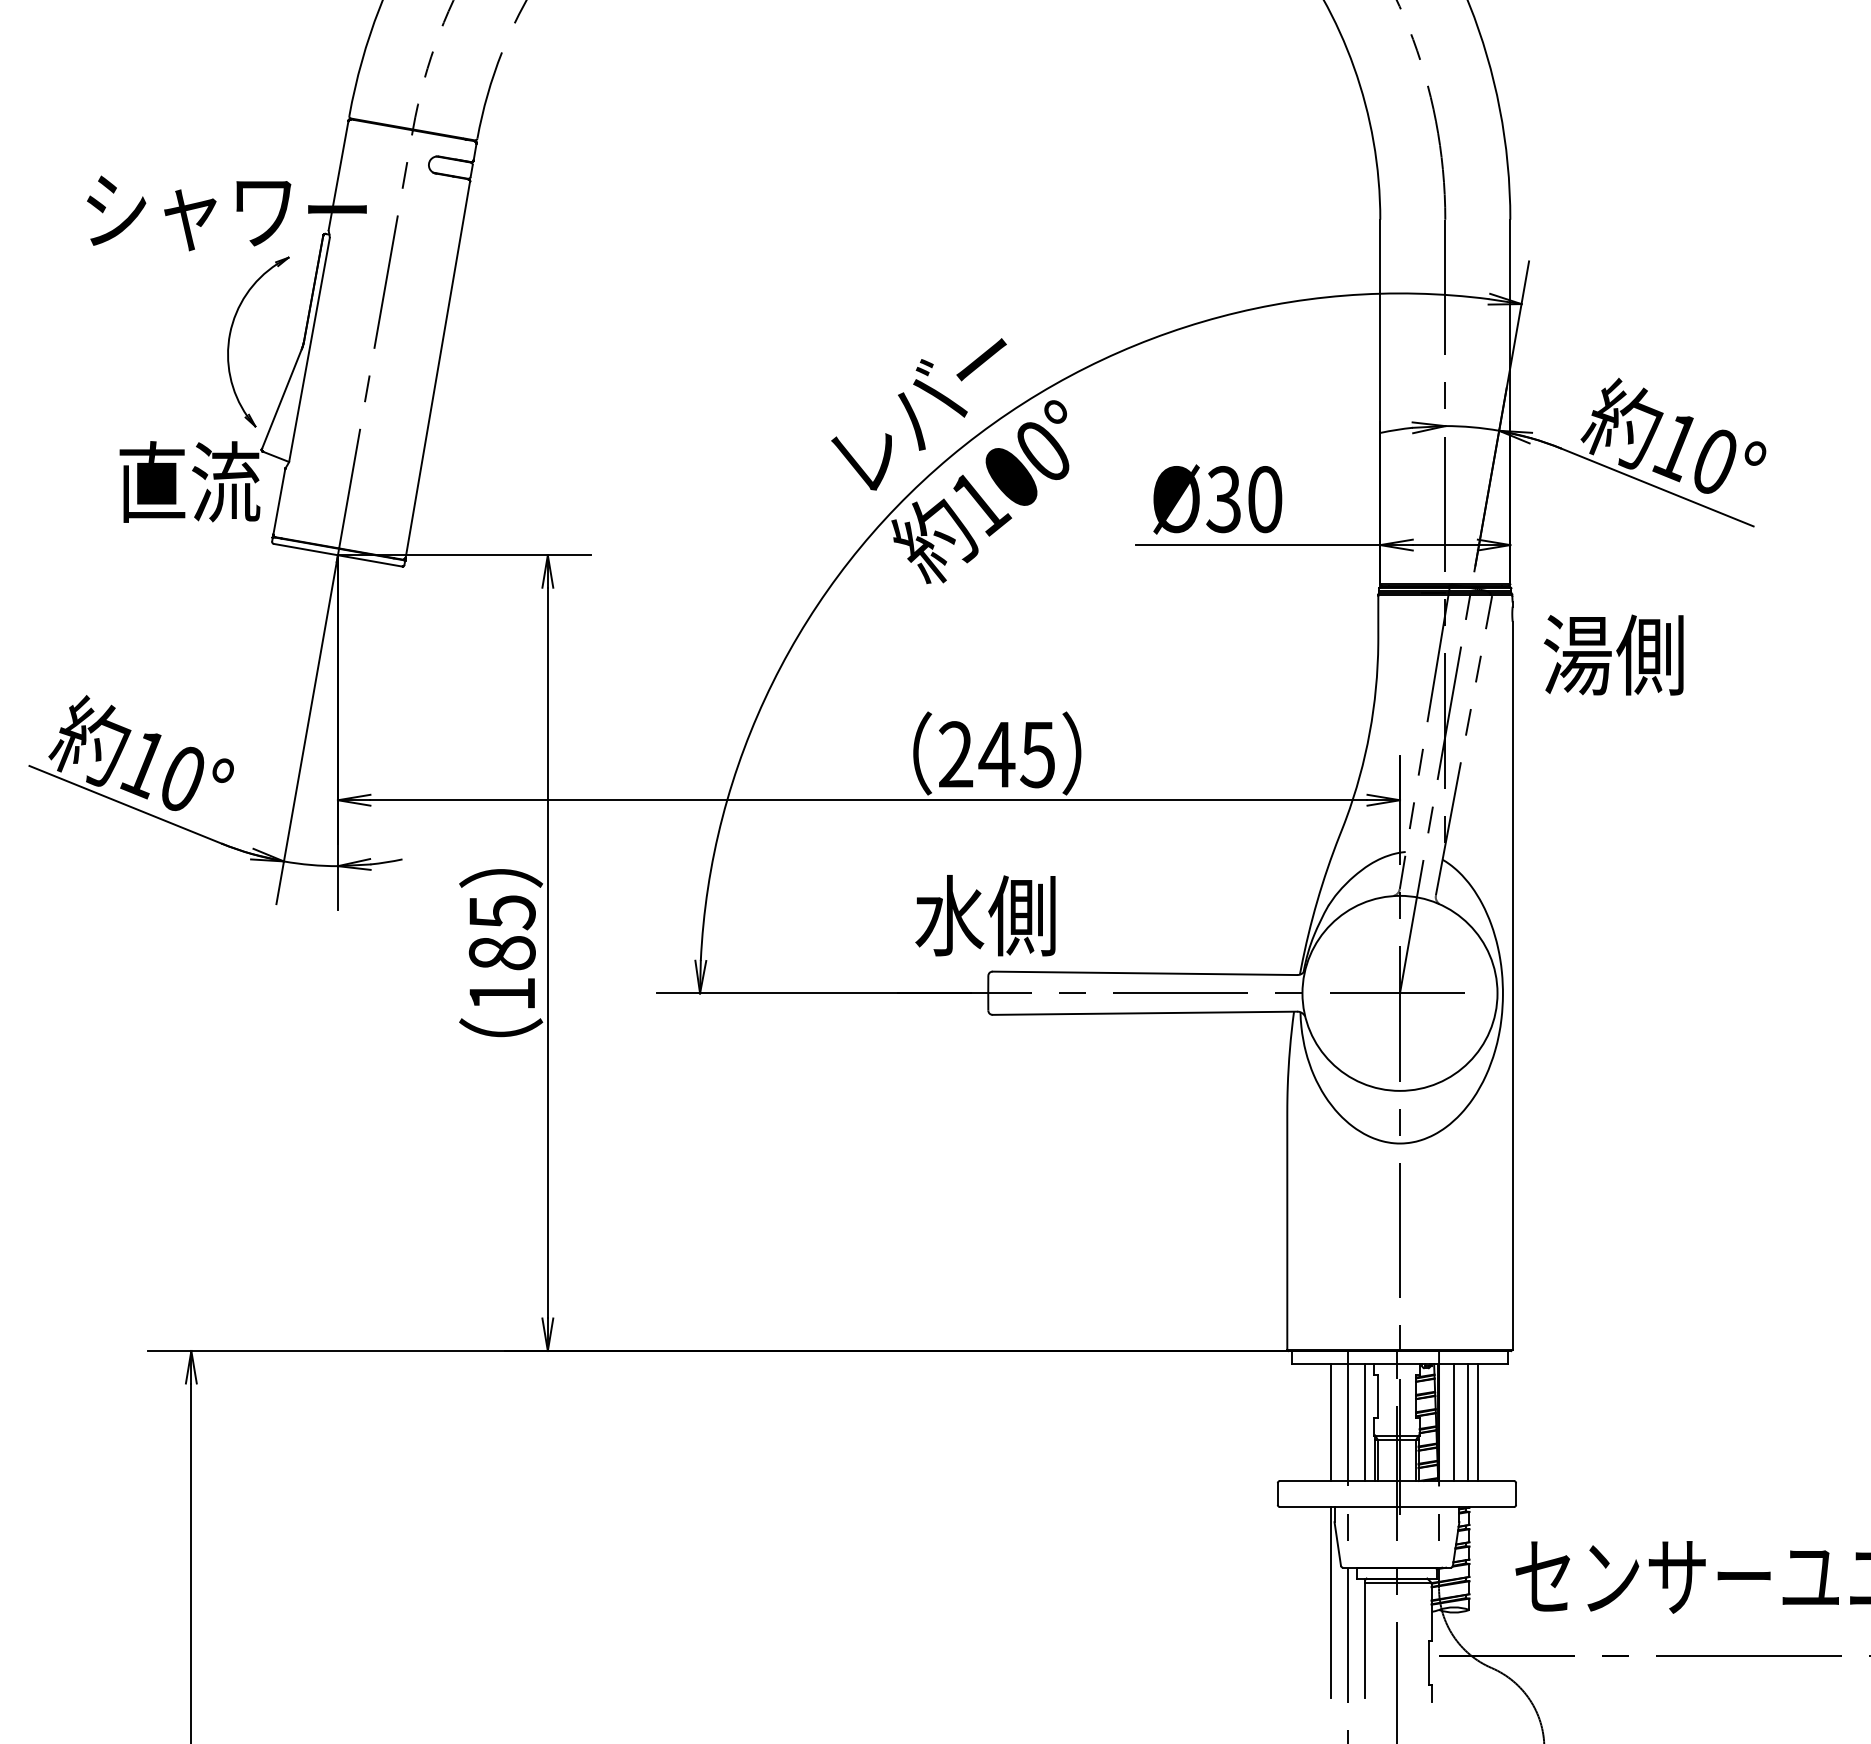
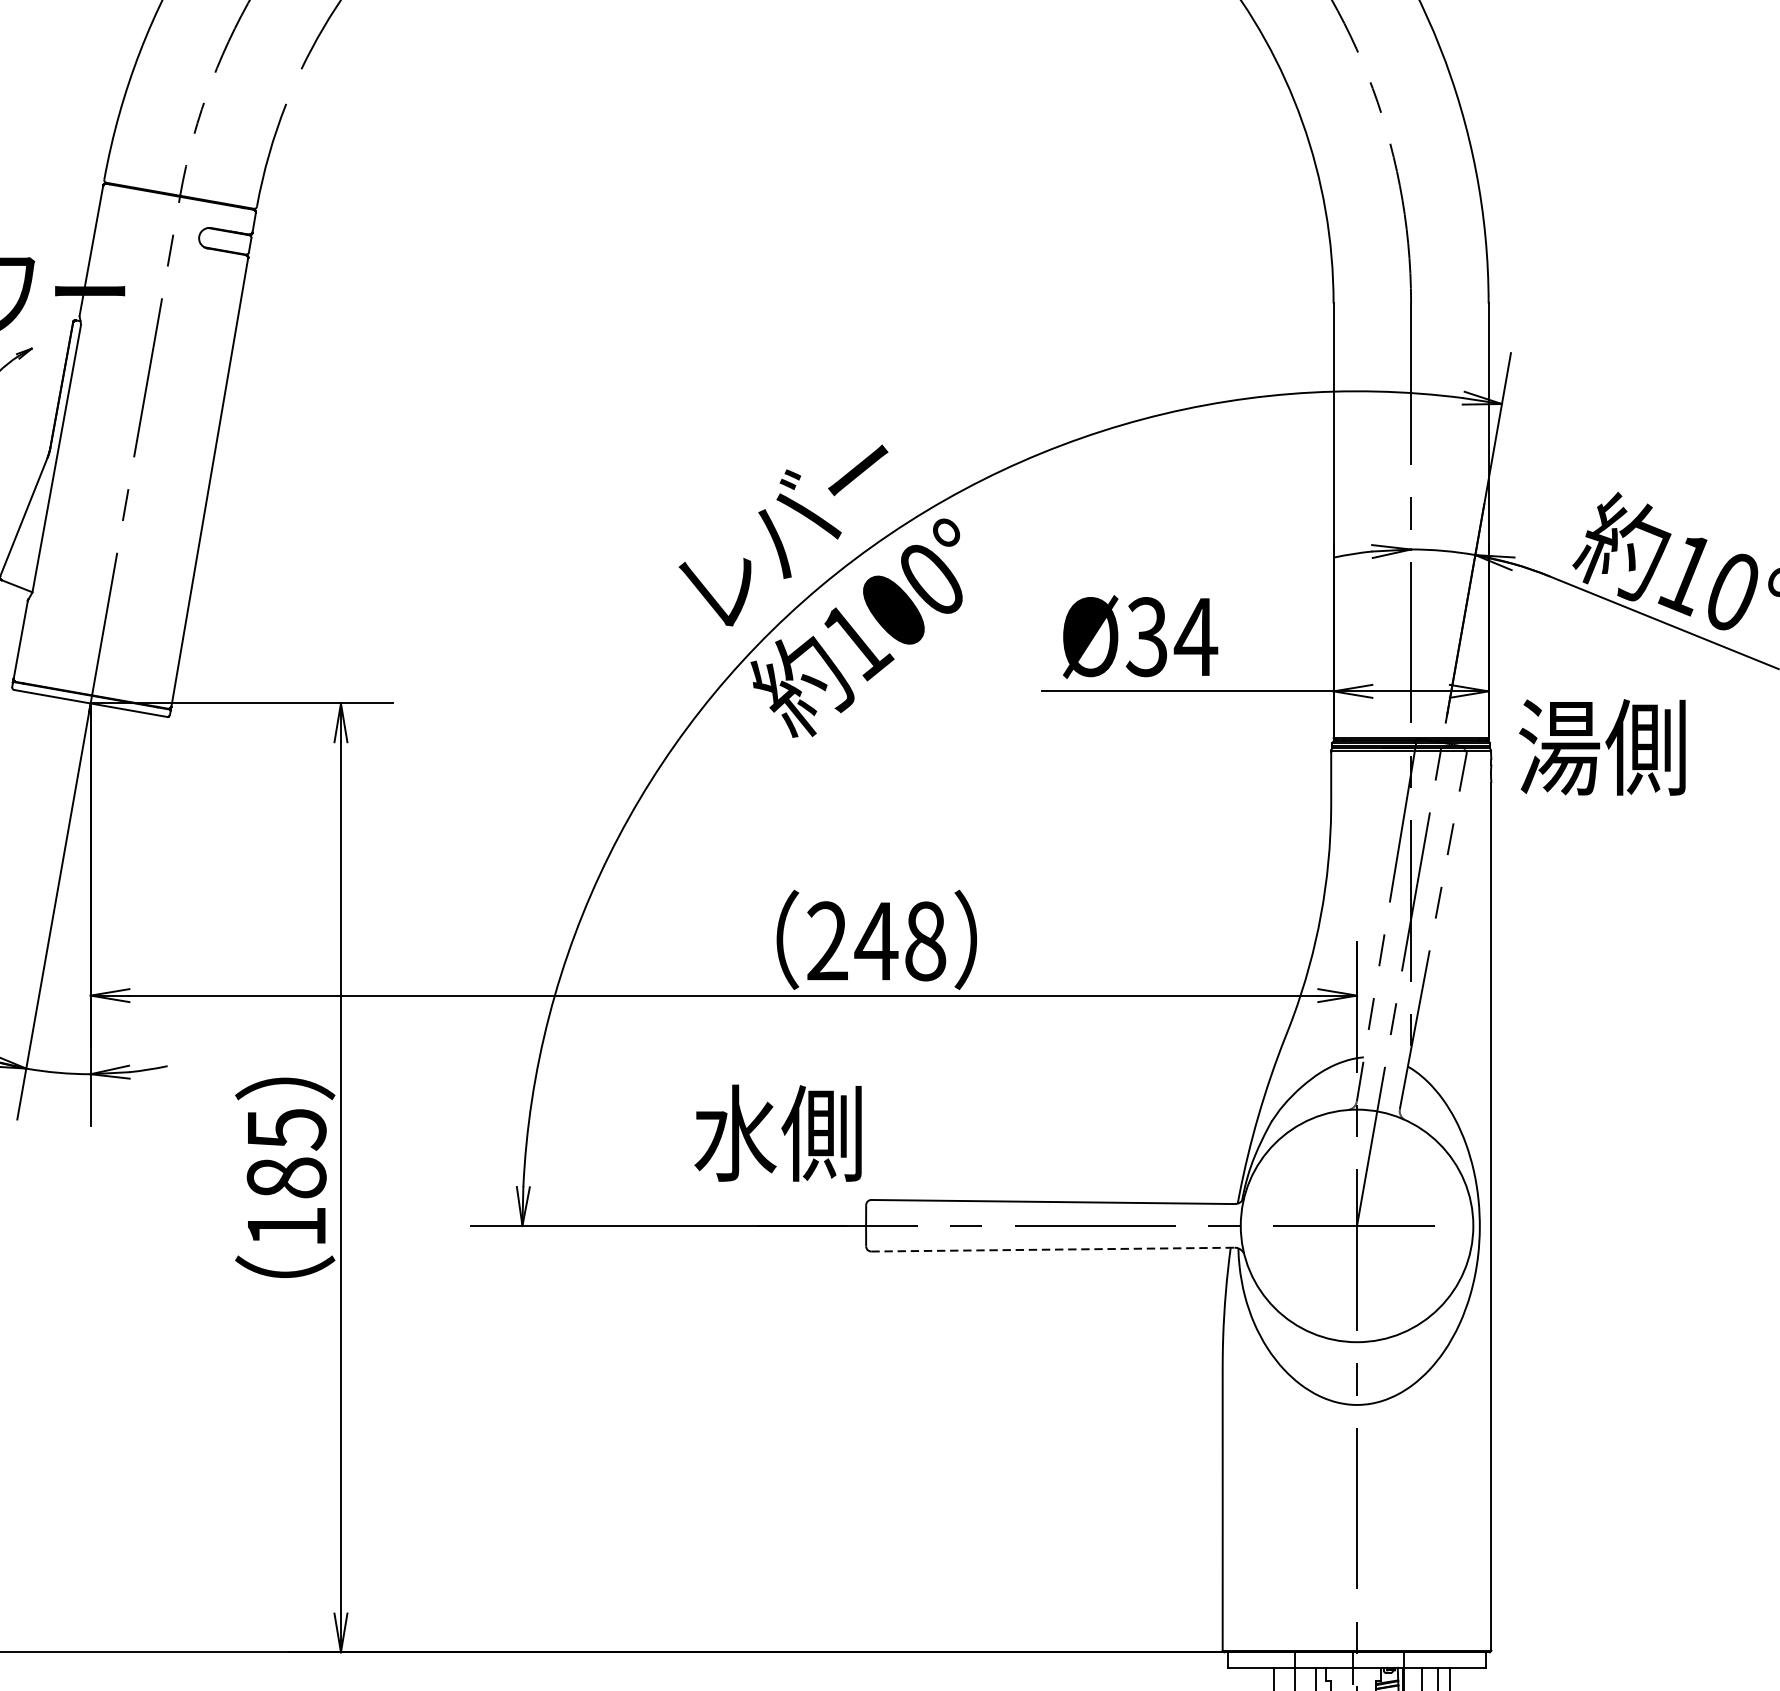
text: (1264, 499) -> (1195, 637), Ø30 -> Ø34
text: (1613, 654) -> (1602, 746), moved
text: (1037, 754) -> (924, 941), 245 -> 248
text: (985, 915) -> (778, 1133), moved
line: (1145, 1013) -> (1053, 1249), solid -> dashed

